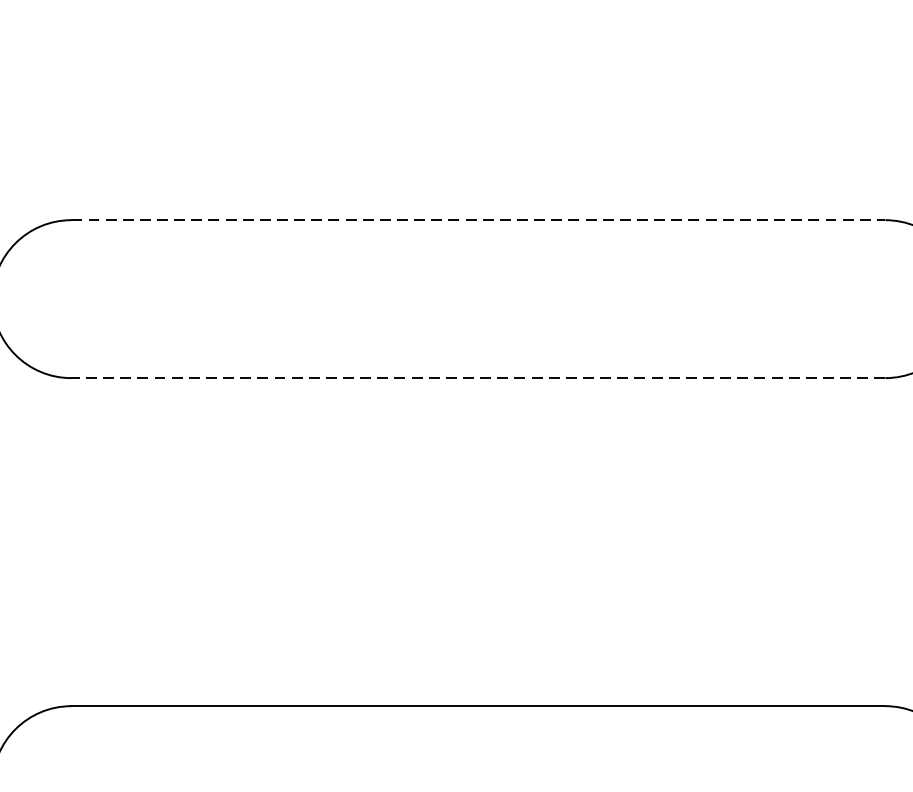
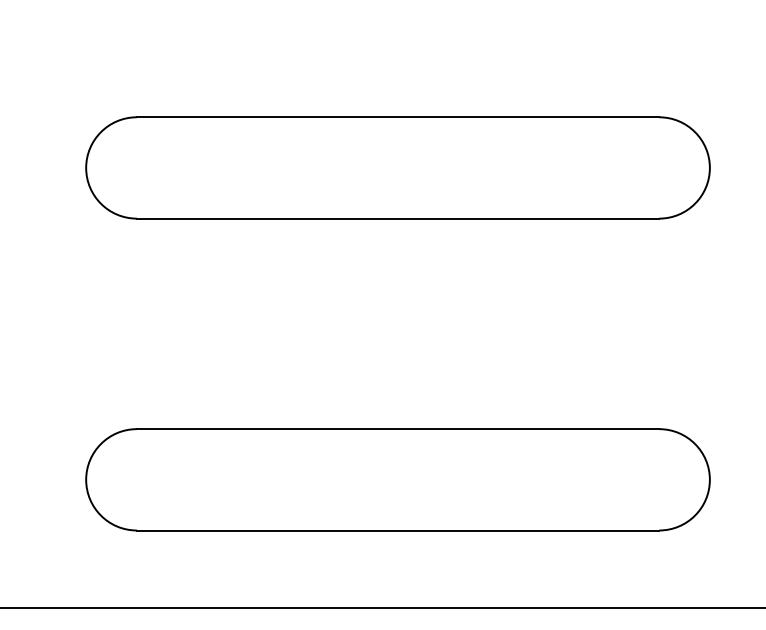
line: (479, 220) -> (398, 117), dashed -> solid
line: (477, 377) -> (397, 218), dashed -> solid

